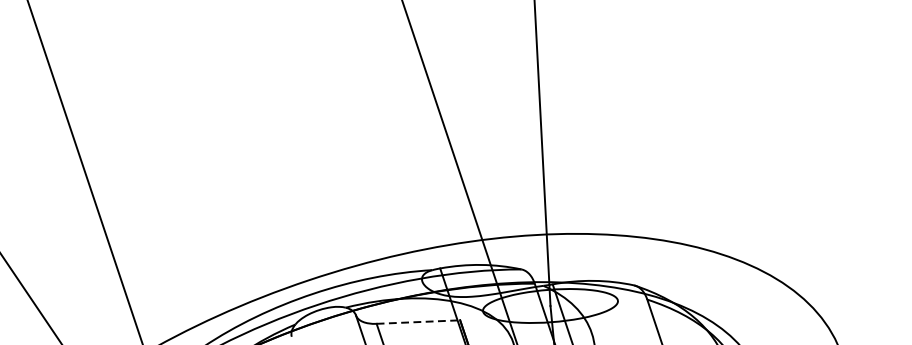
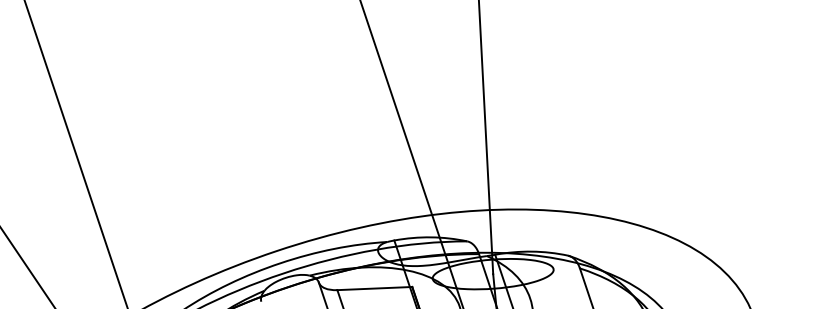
line: (419, 322) -> (375, 288), dashed -> solid

